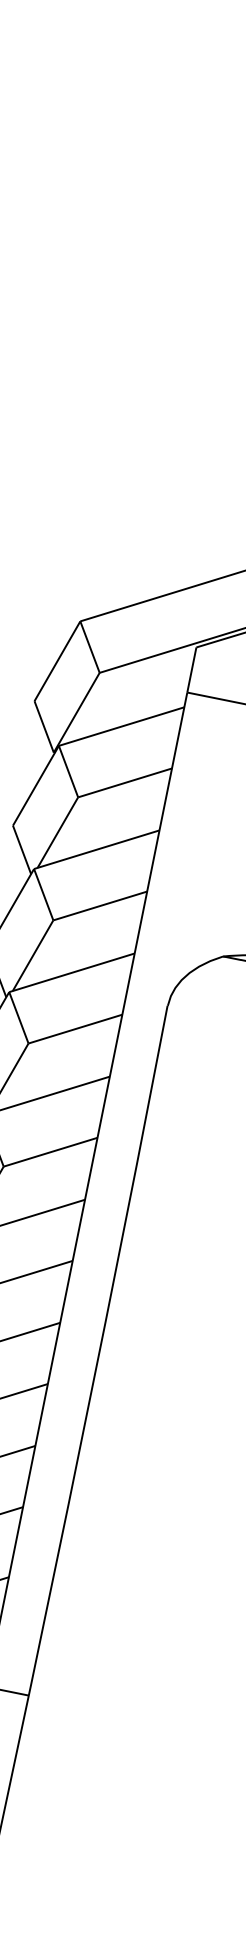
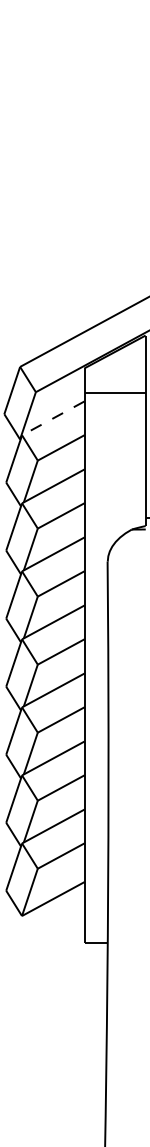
line: (121, 726) -> (53, 418), solid -> dashed

